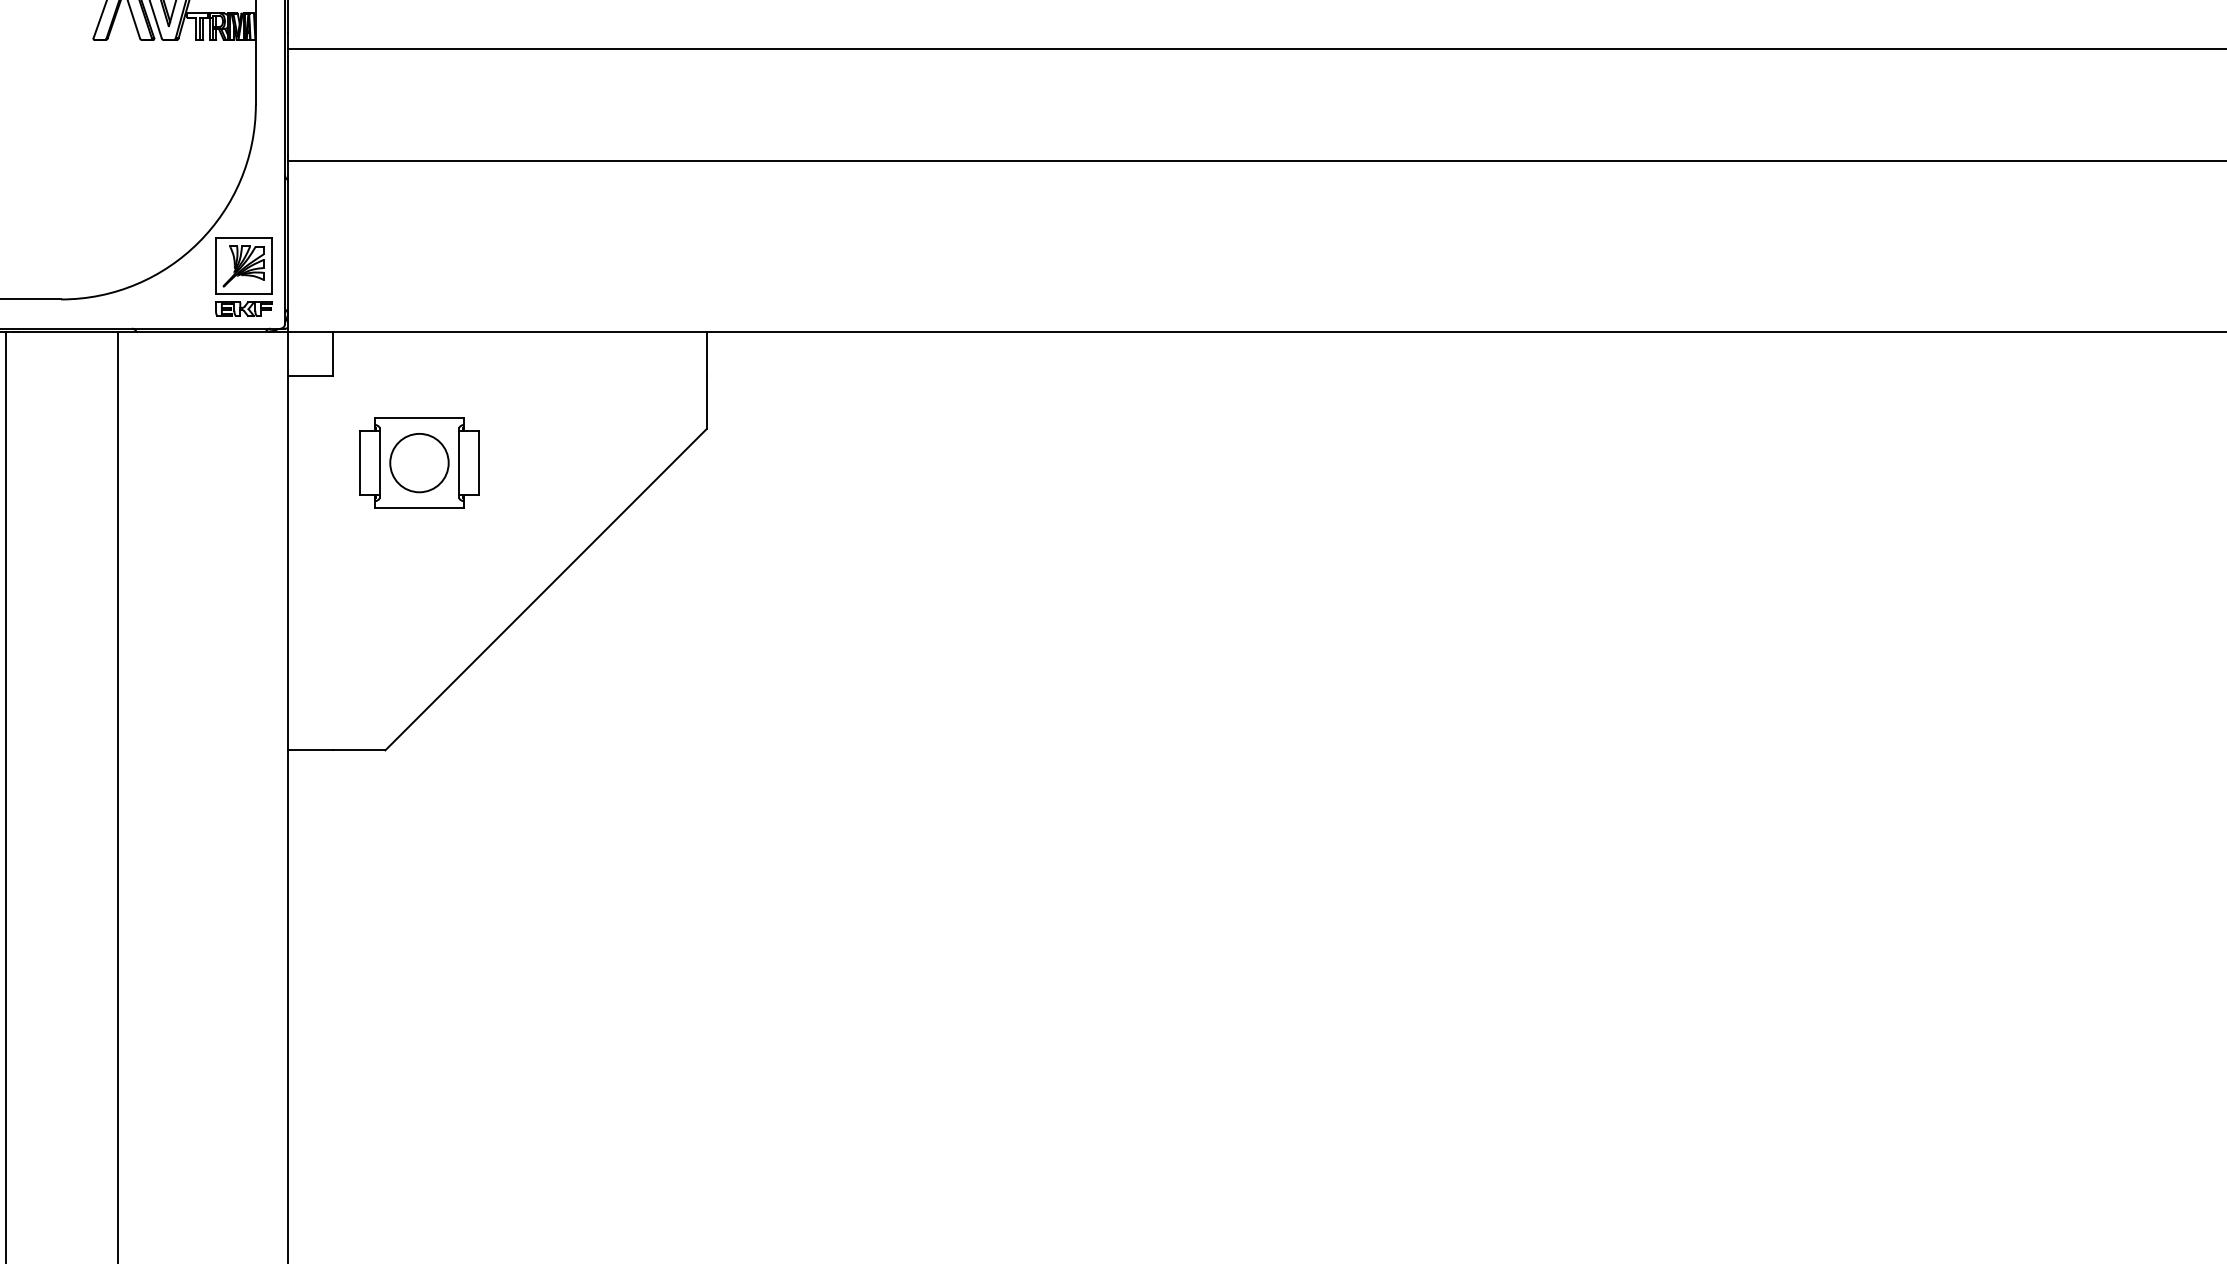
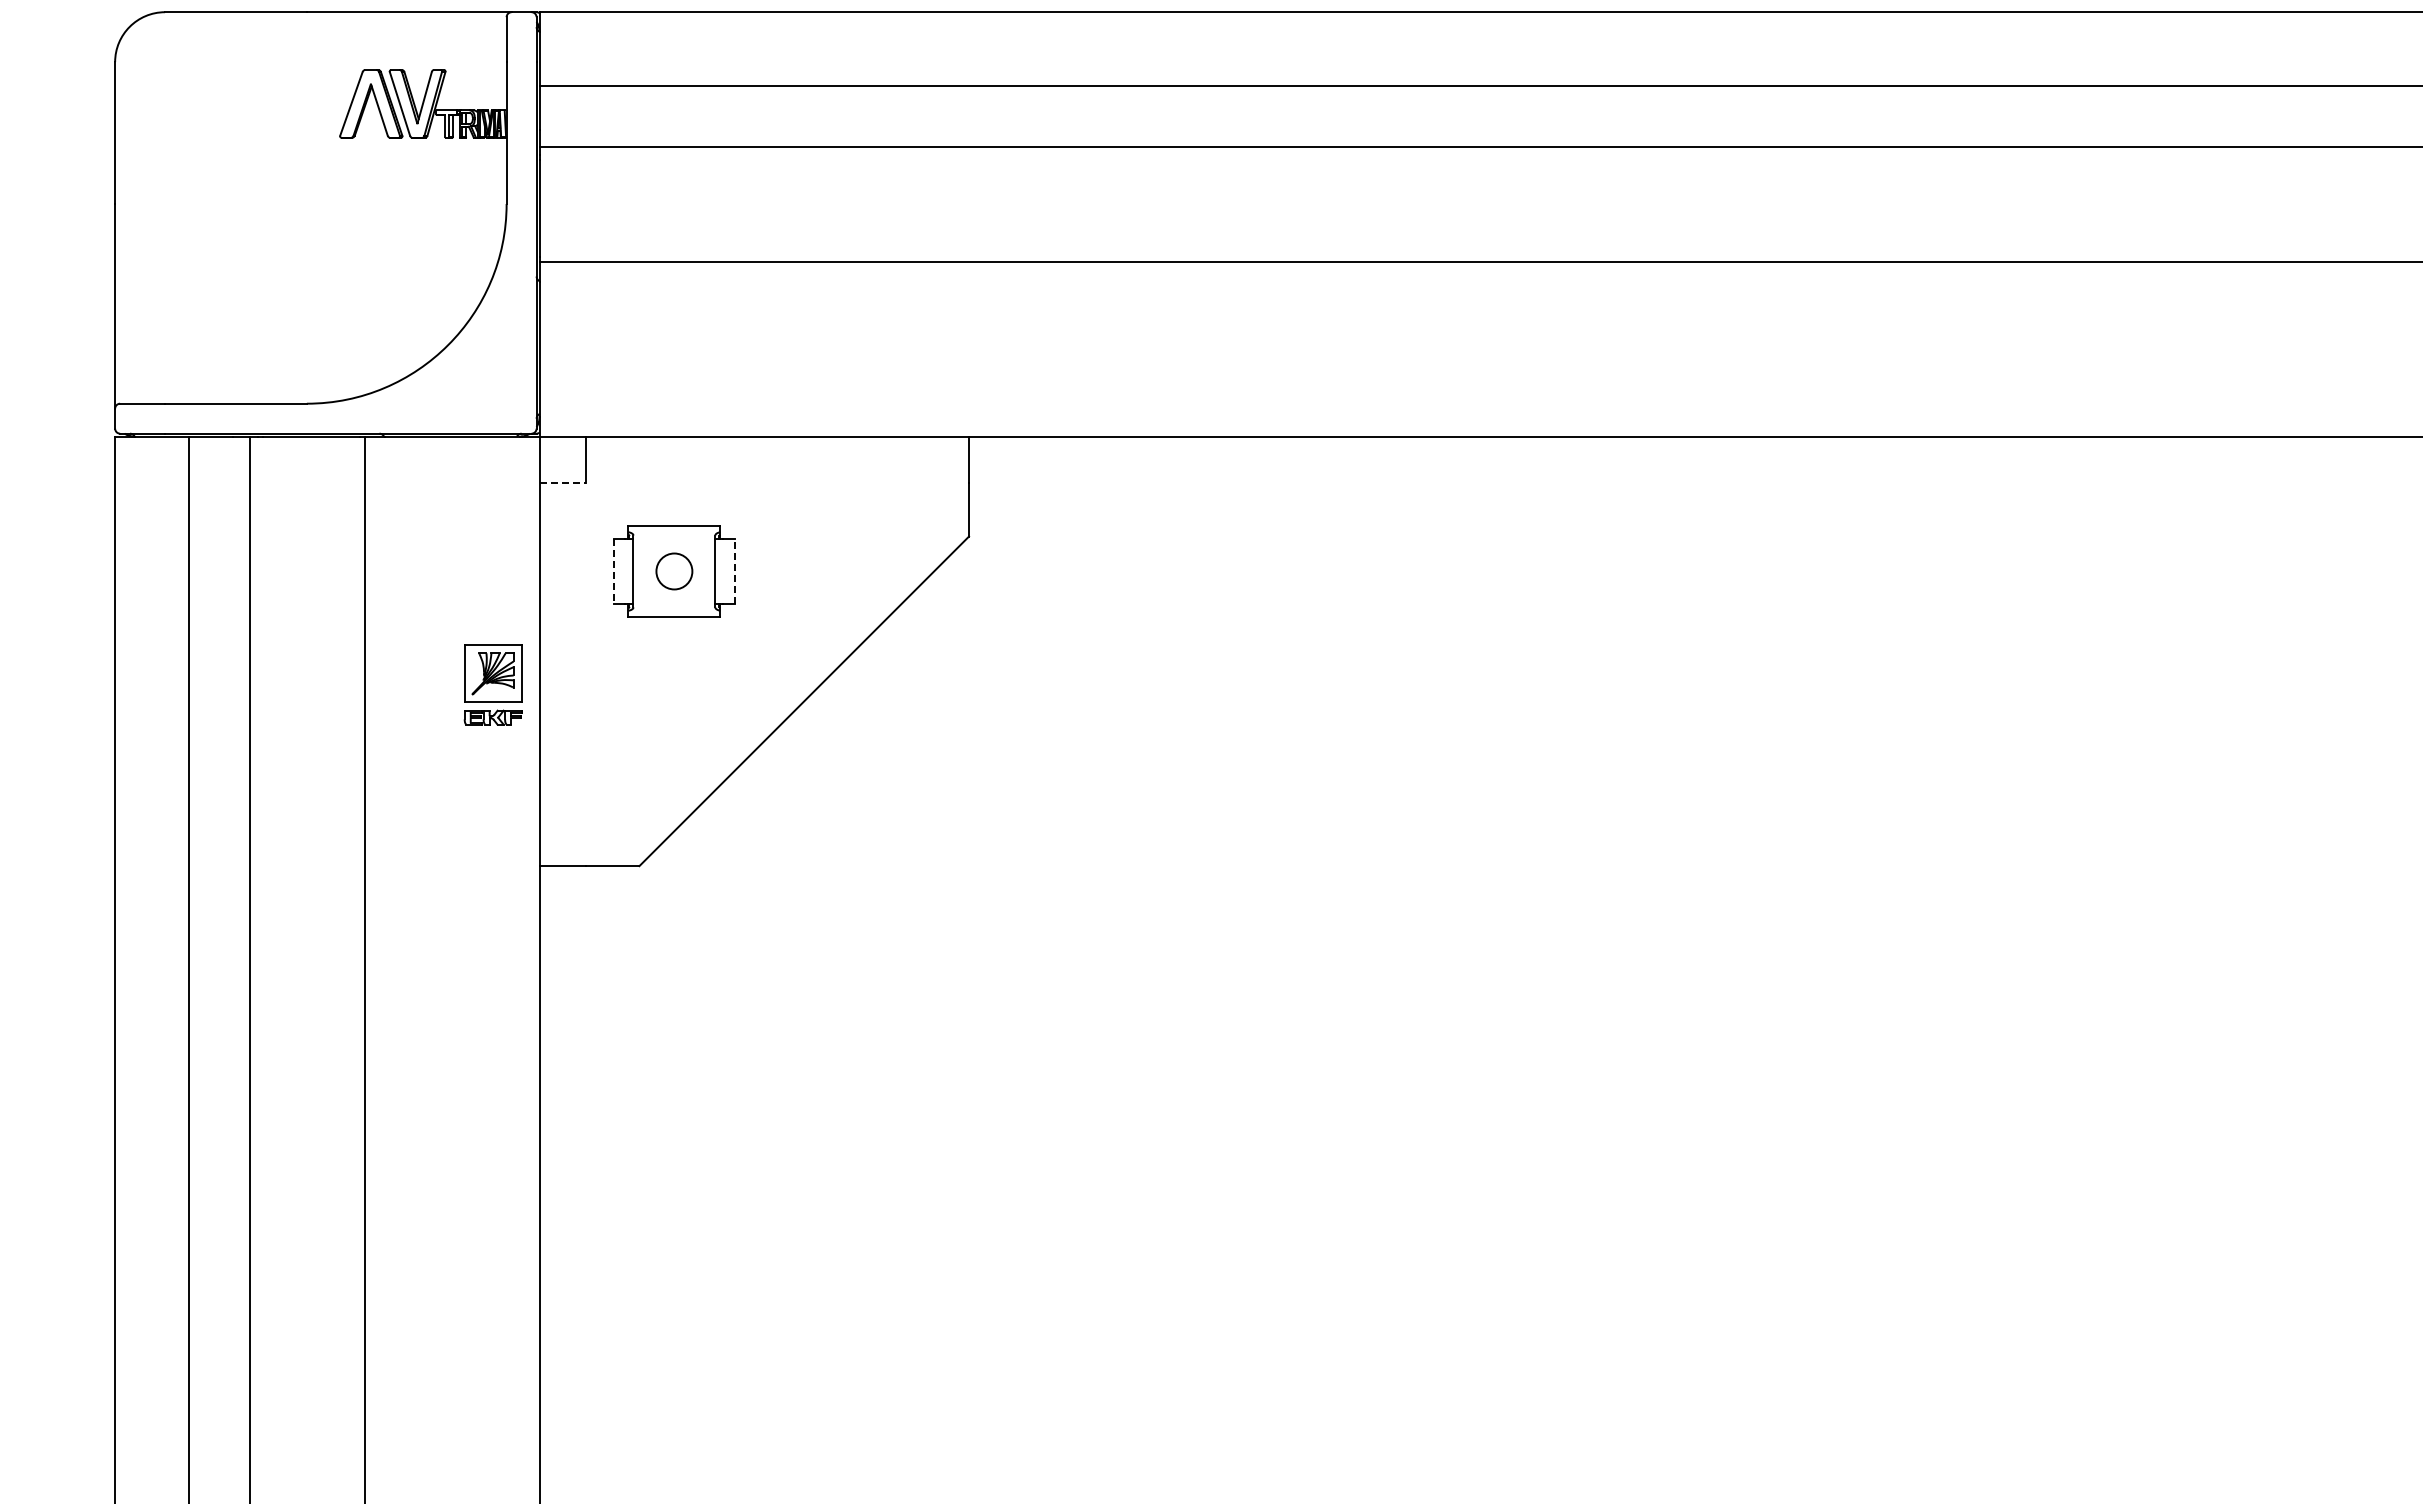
part: (243, 276) -> (492, 684), moved
line: (310, 376) -> (562, 482), solid -> dashed
line: (479, 462) -> (735, 570), solid -> dashed
line: (360, 463) -> (613, 571), solid -> dashed
circle: (419, 463) -> (674, 571), size x0.6

